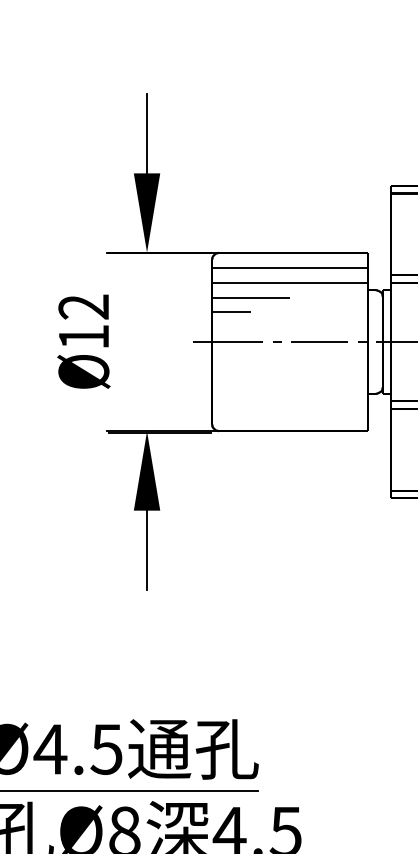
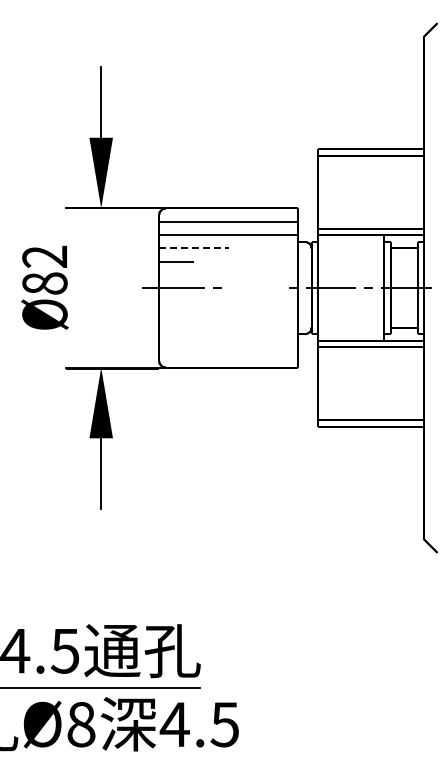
line: (250, 297) -> (193, 248), solid -> dashed
text: (83, 336) -> (44, 283), Ø12 -> Ø82
line: (319, 341) -> (254, 287), removed

